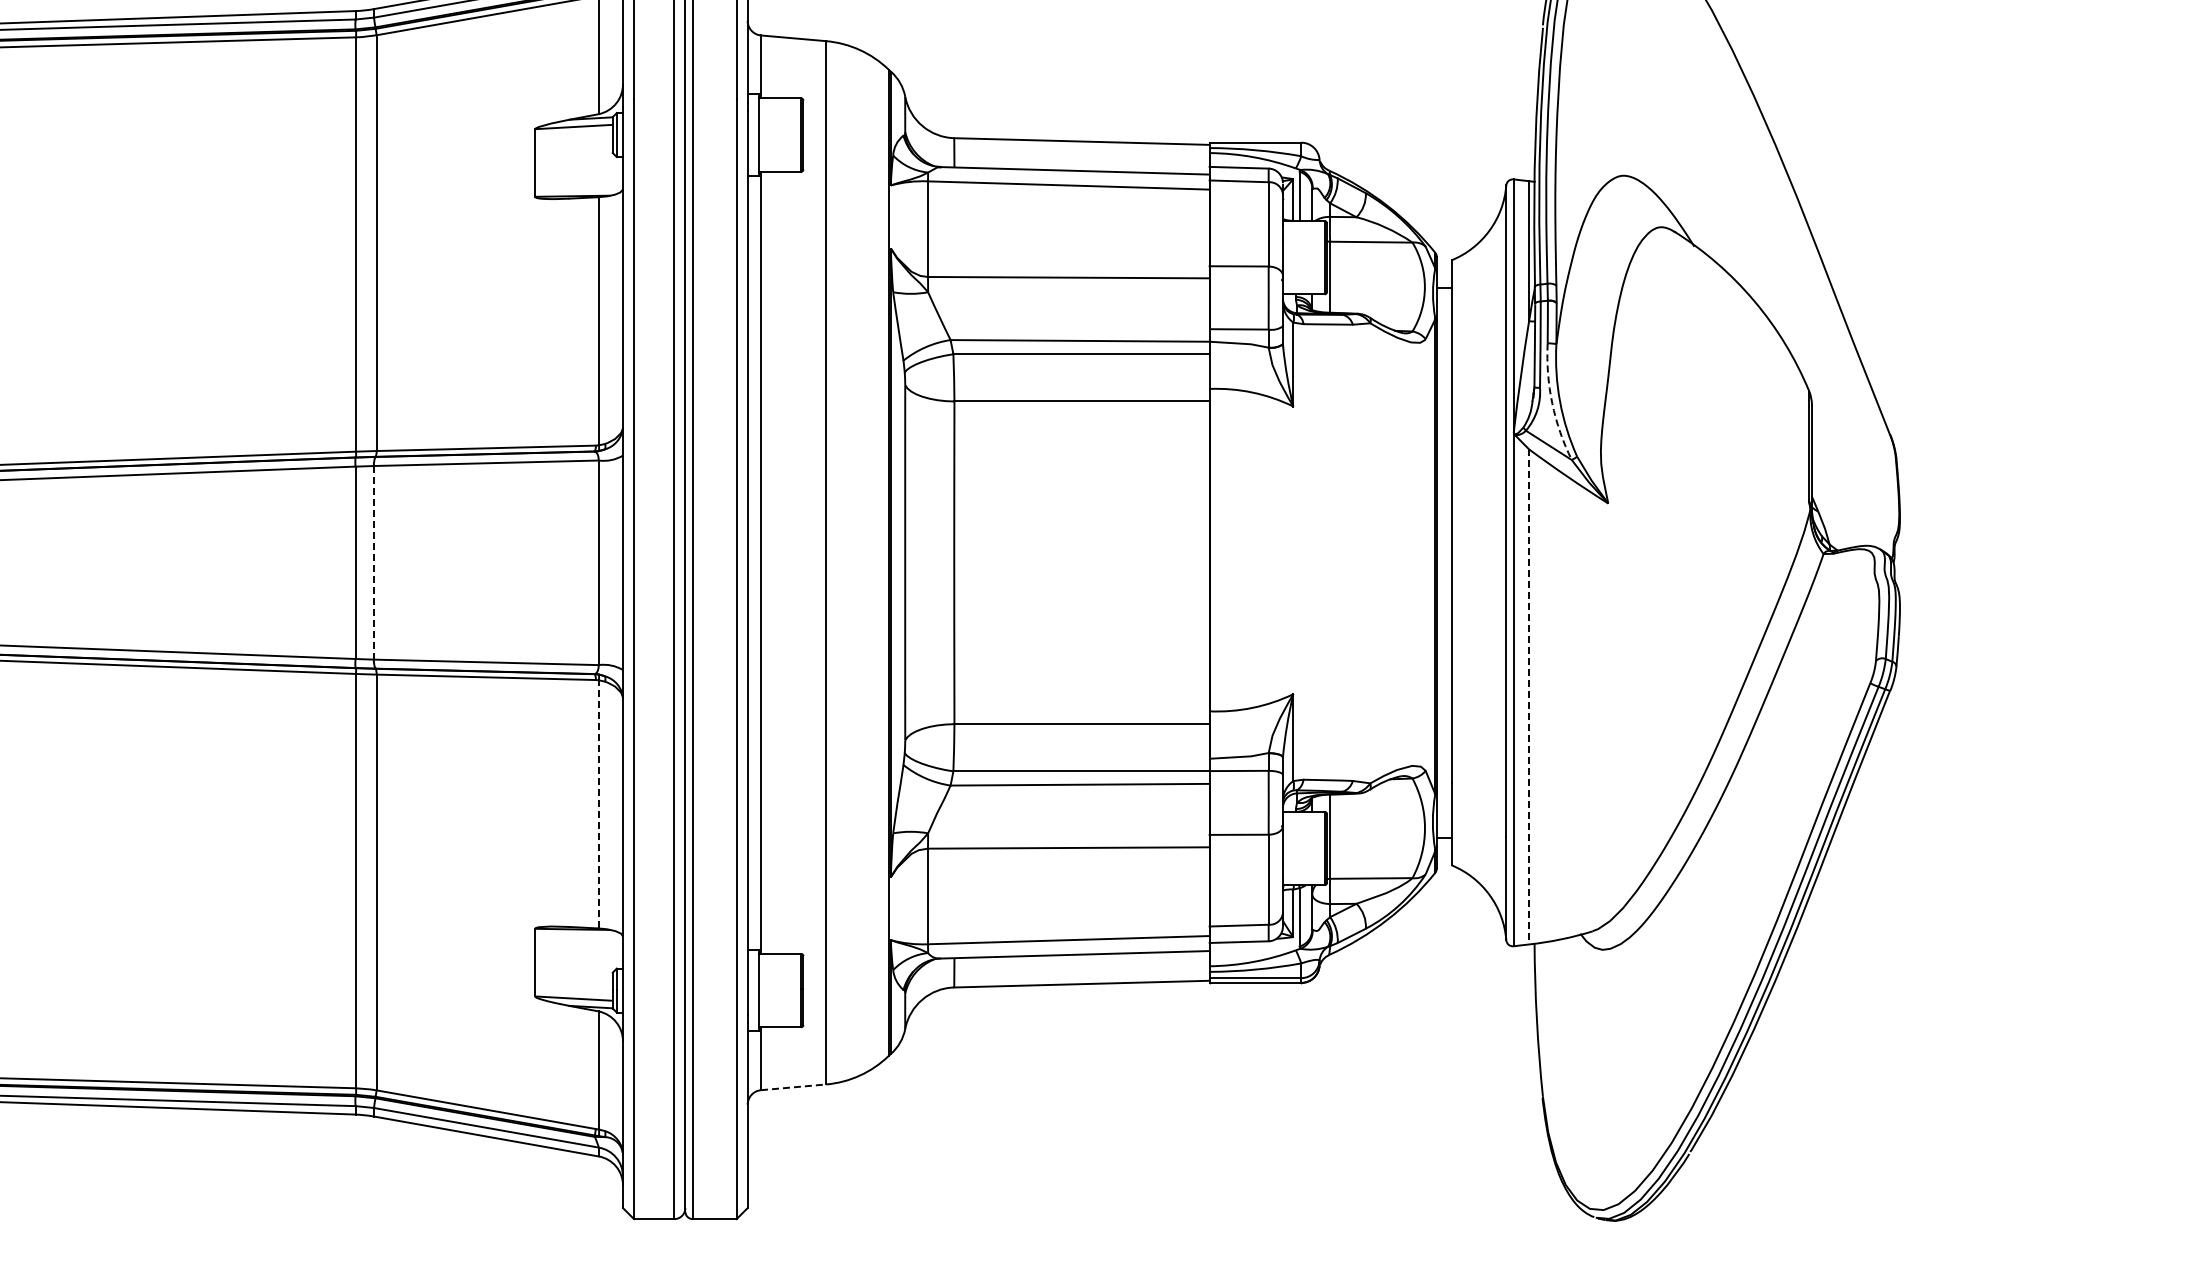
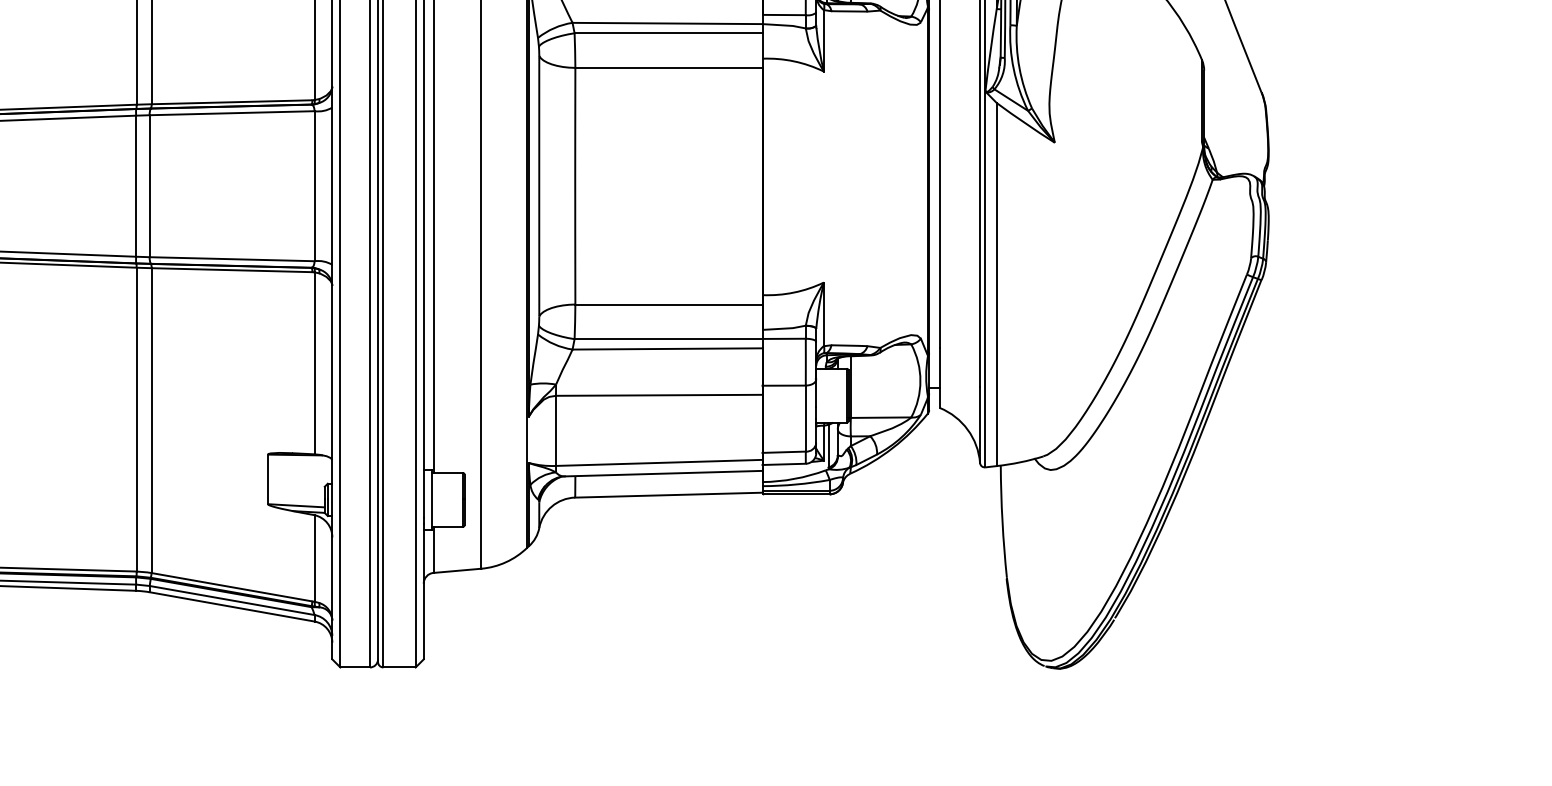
arc: (1552, 403) -> (1013, 69), dashed -> solid
line: (374, 562) -> (150, 185), dashed -> solid
line: (1529, 696) -> (997, 284), dashed -> solid
line: (598, 803) -> (314, 362), dashed -> solid
line: (793, 1087) -> (457, 570), dashed -> solid

